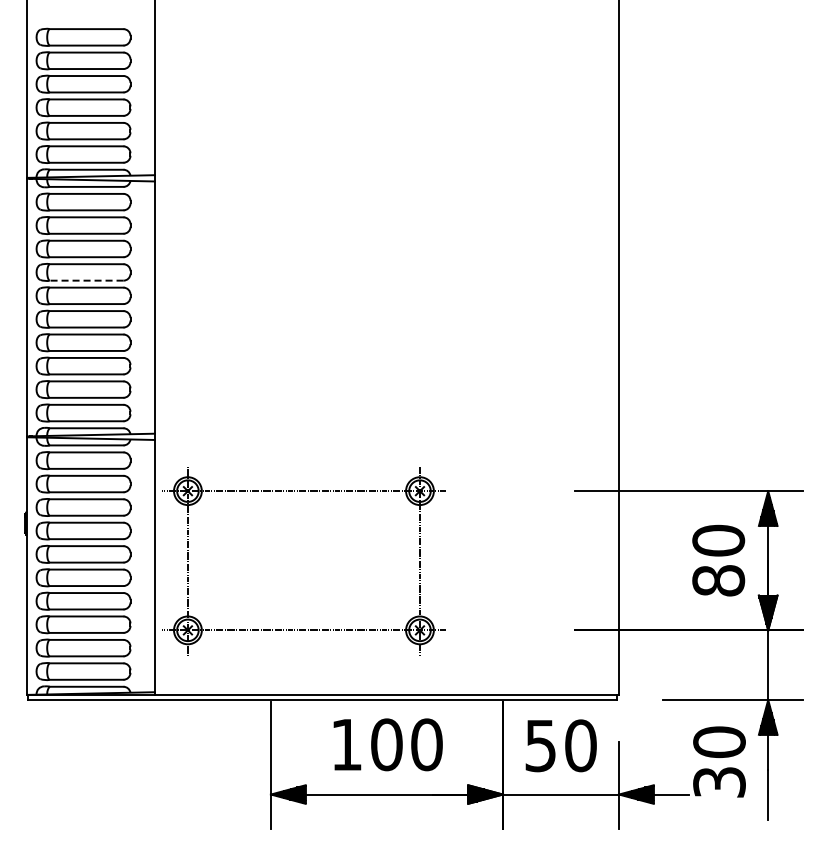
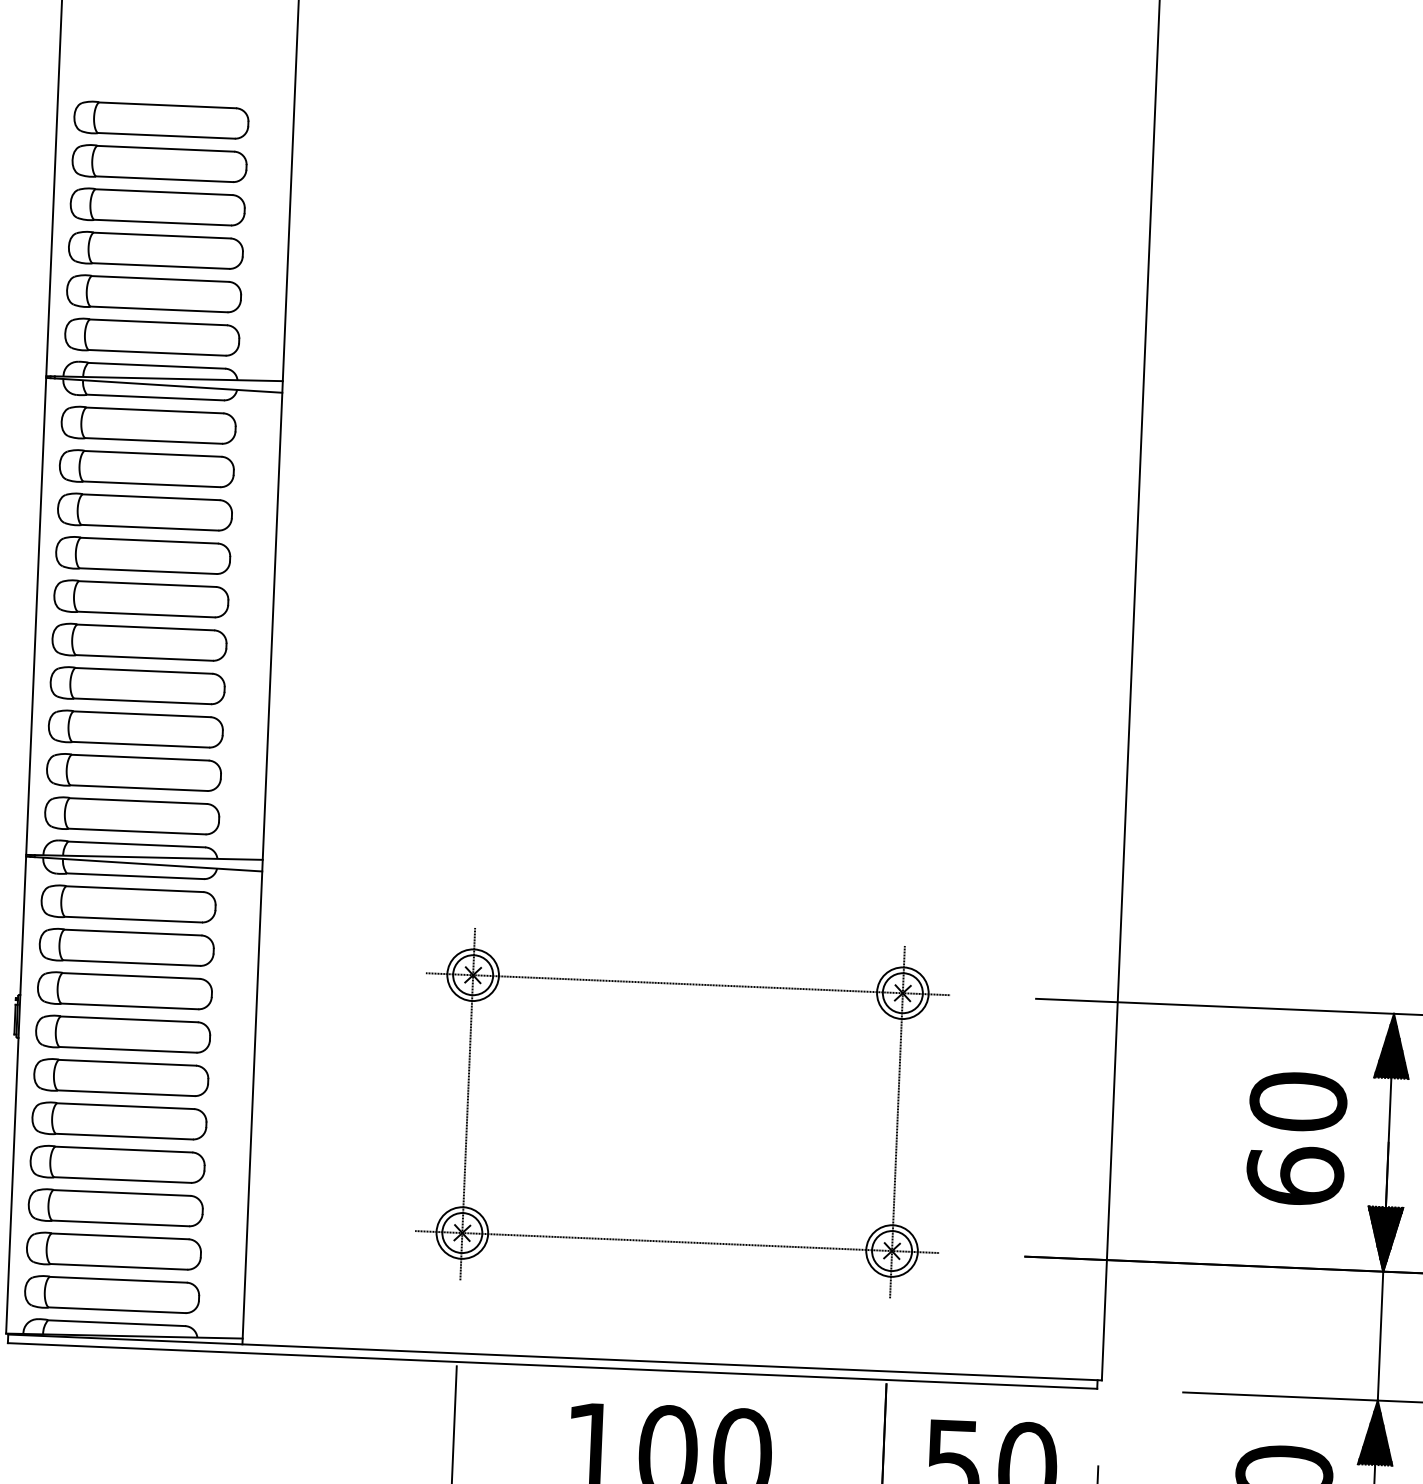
line: (86, 280) -> (147, 570), dashed -> solid
text: (718, 580) -> (1295, 1175), 80 -> 60
part: (303, 629) -> (676, 1240), moved

